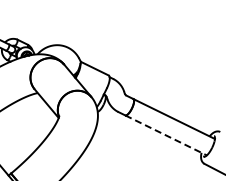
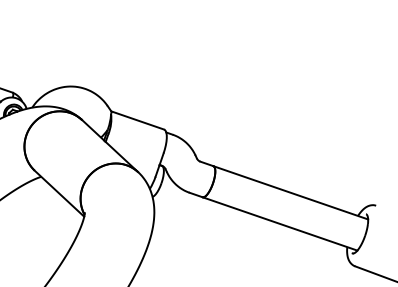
line: (166, 135) -> (280, 223), dashed -> solid

